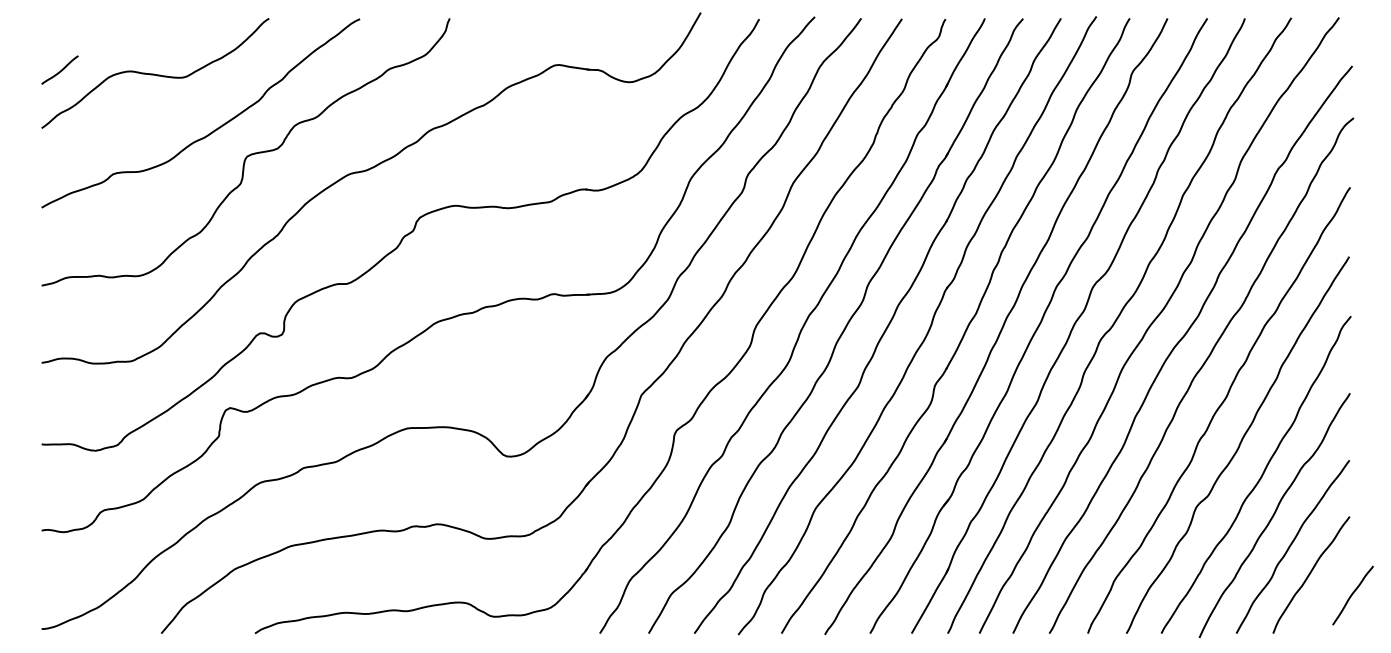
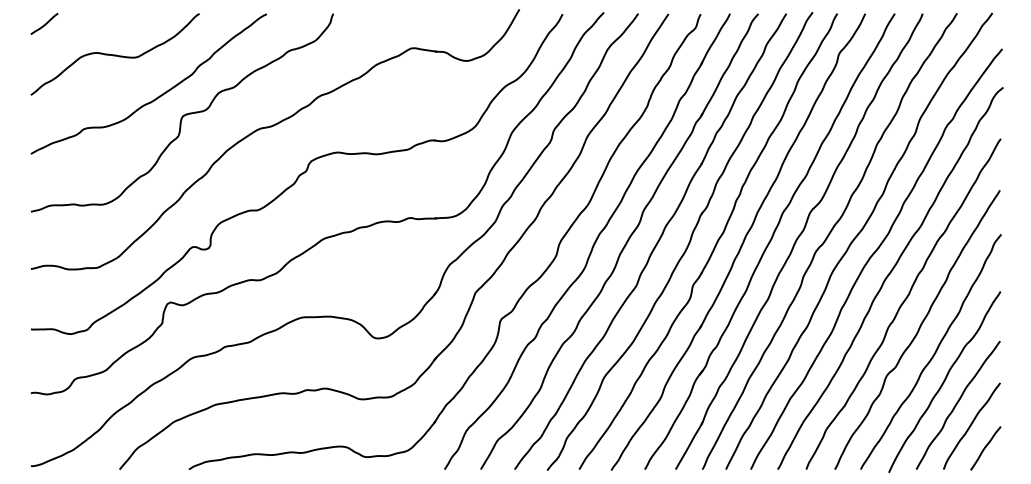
curve: (61, 69) -> (45, 23), moved
line: (1352, 595) -> (985, 448), moved

